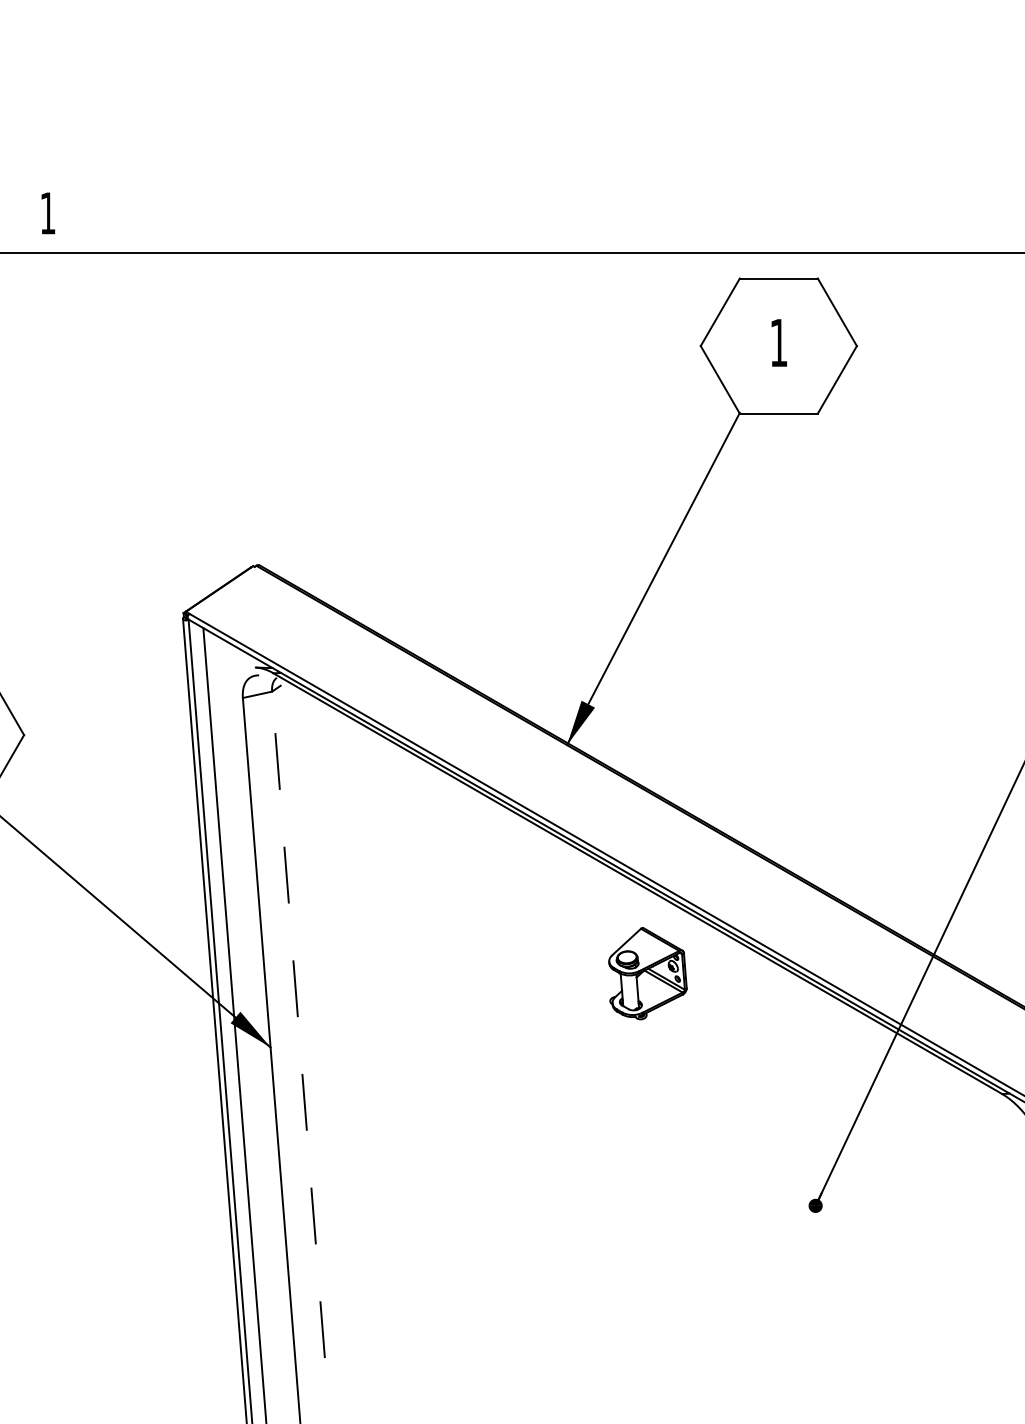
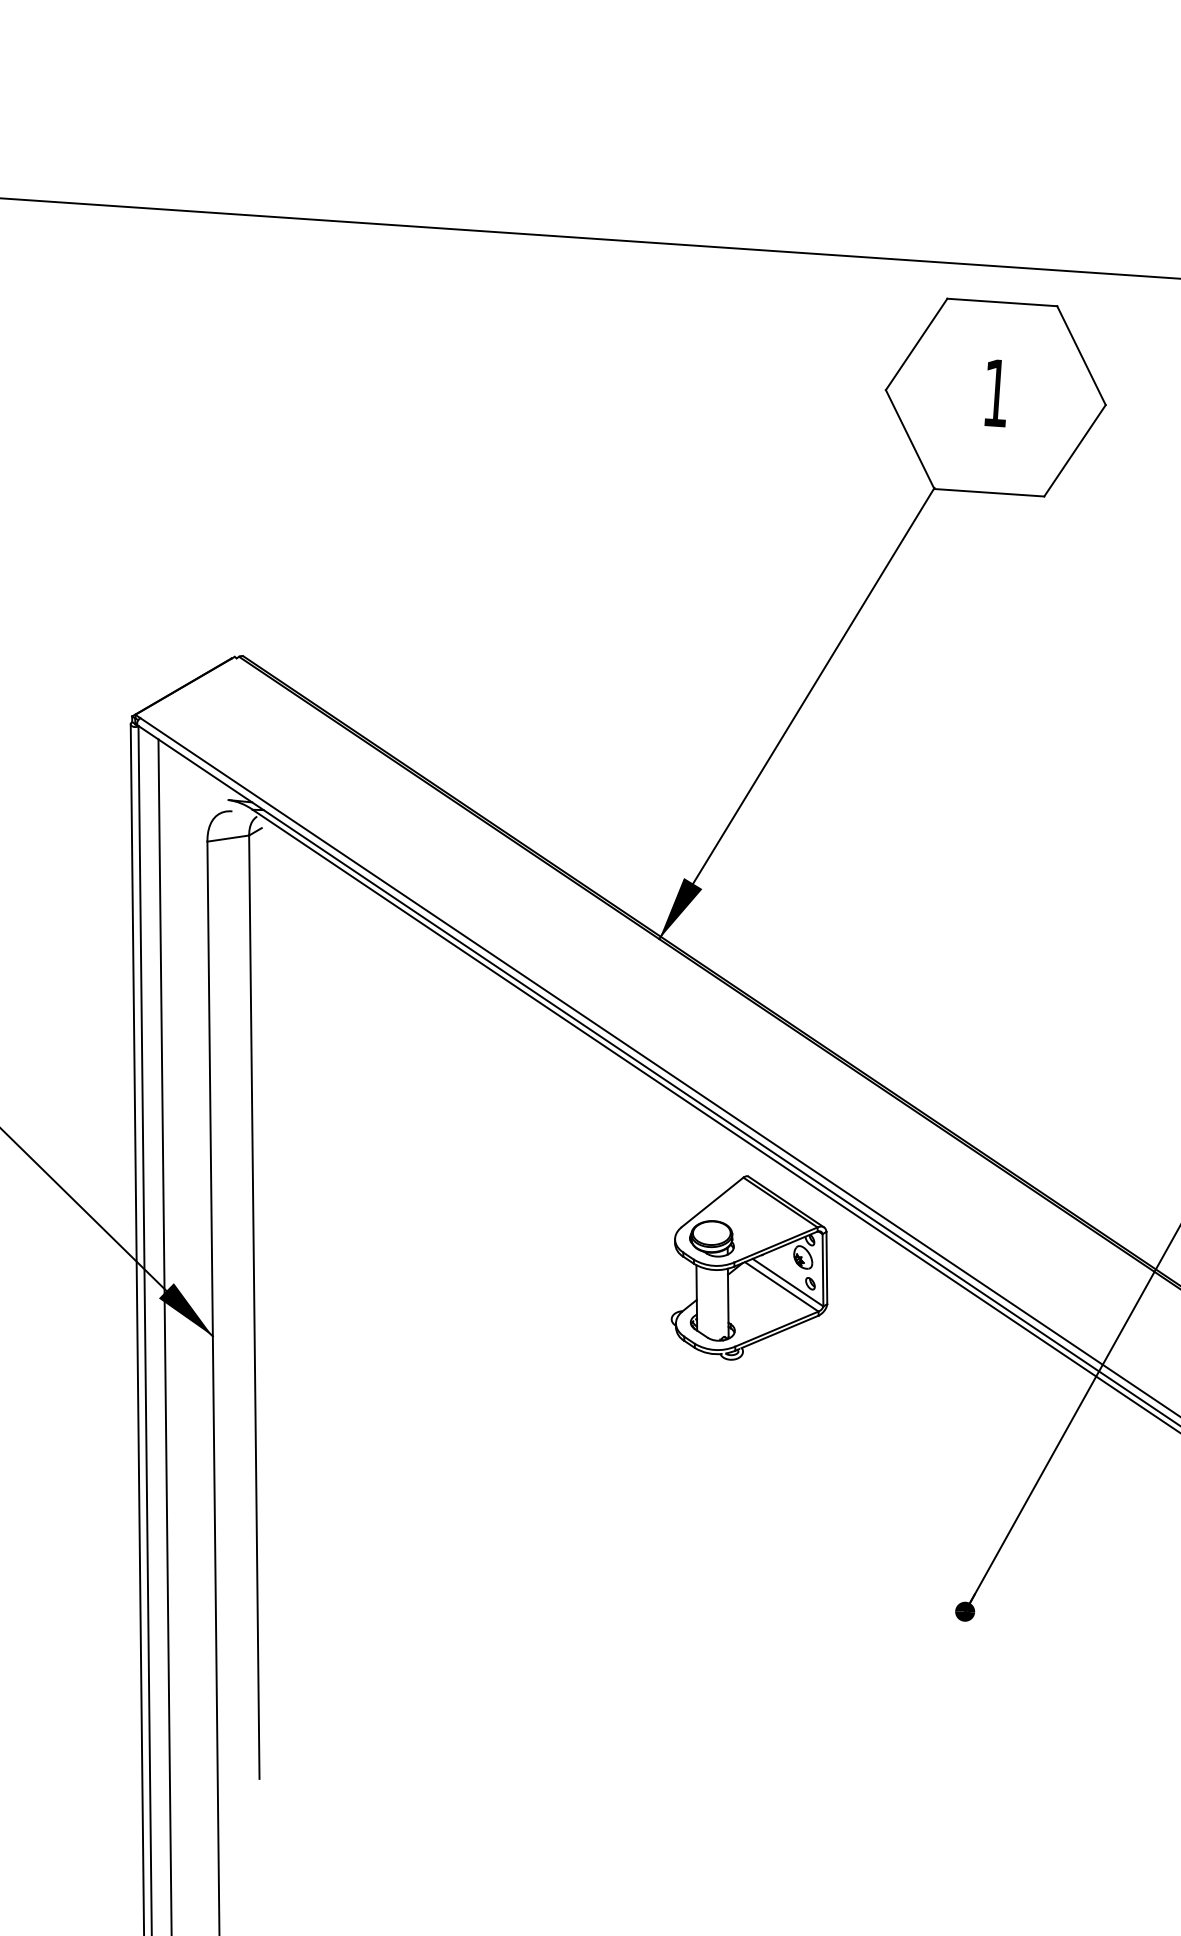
part: (647, 973) -> (750, 1268), size x1.43
line: (298, 1024) -> (254, 1306), dashed -> solid

